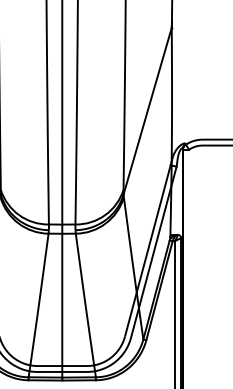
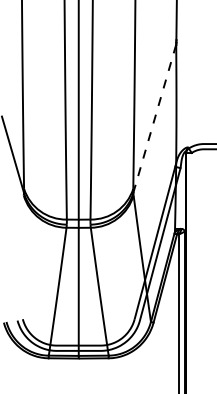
line: (147, 110) -> (154, 118), solid -> dashed

